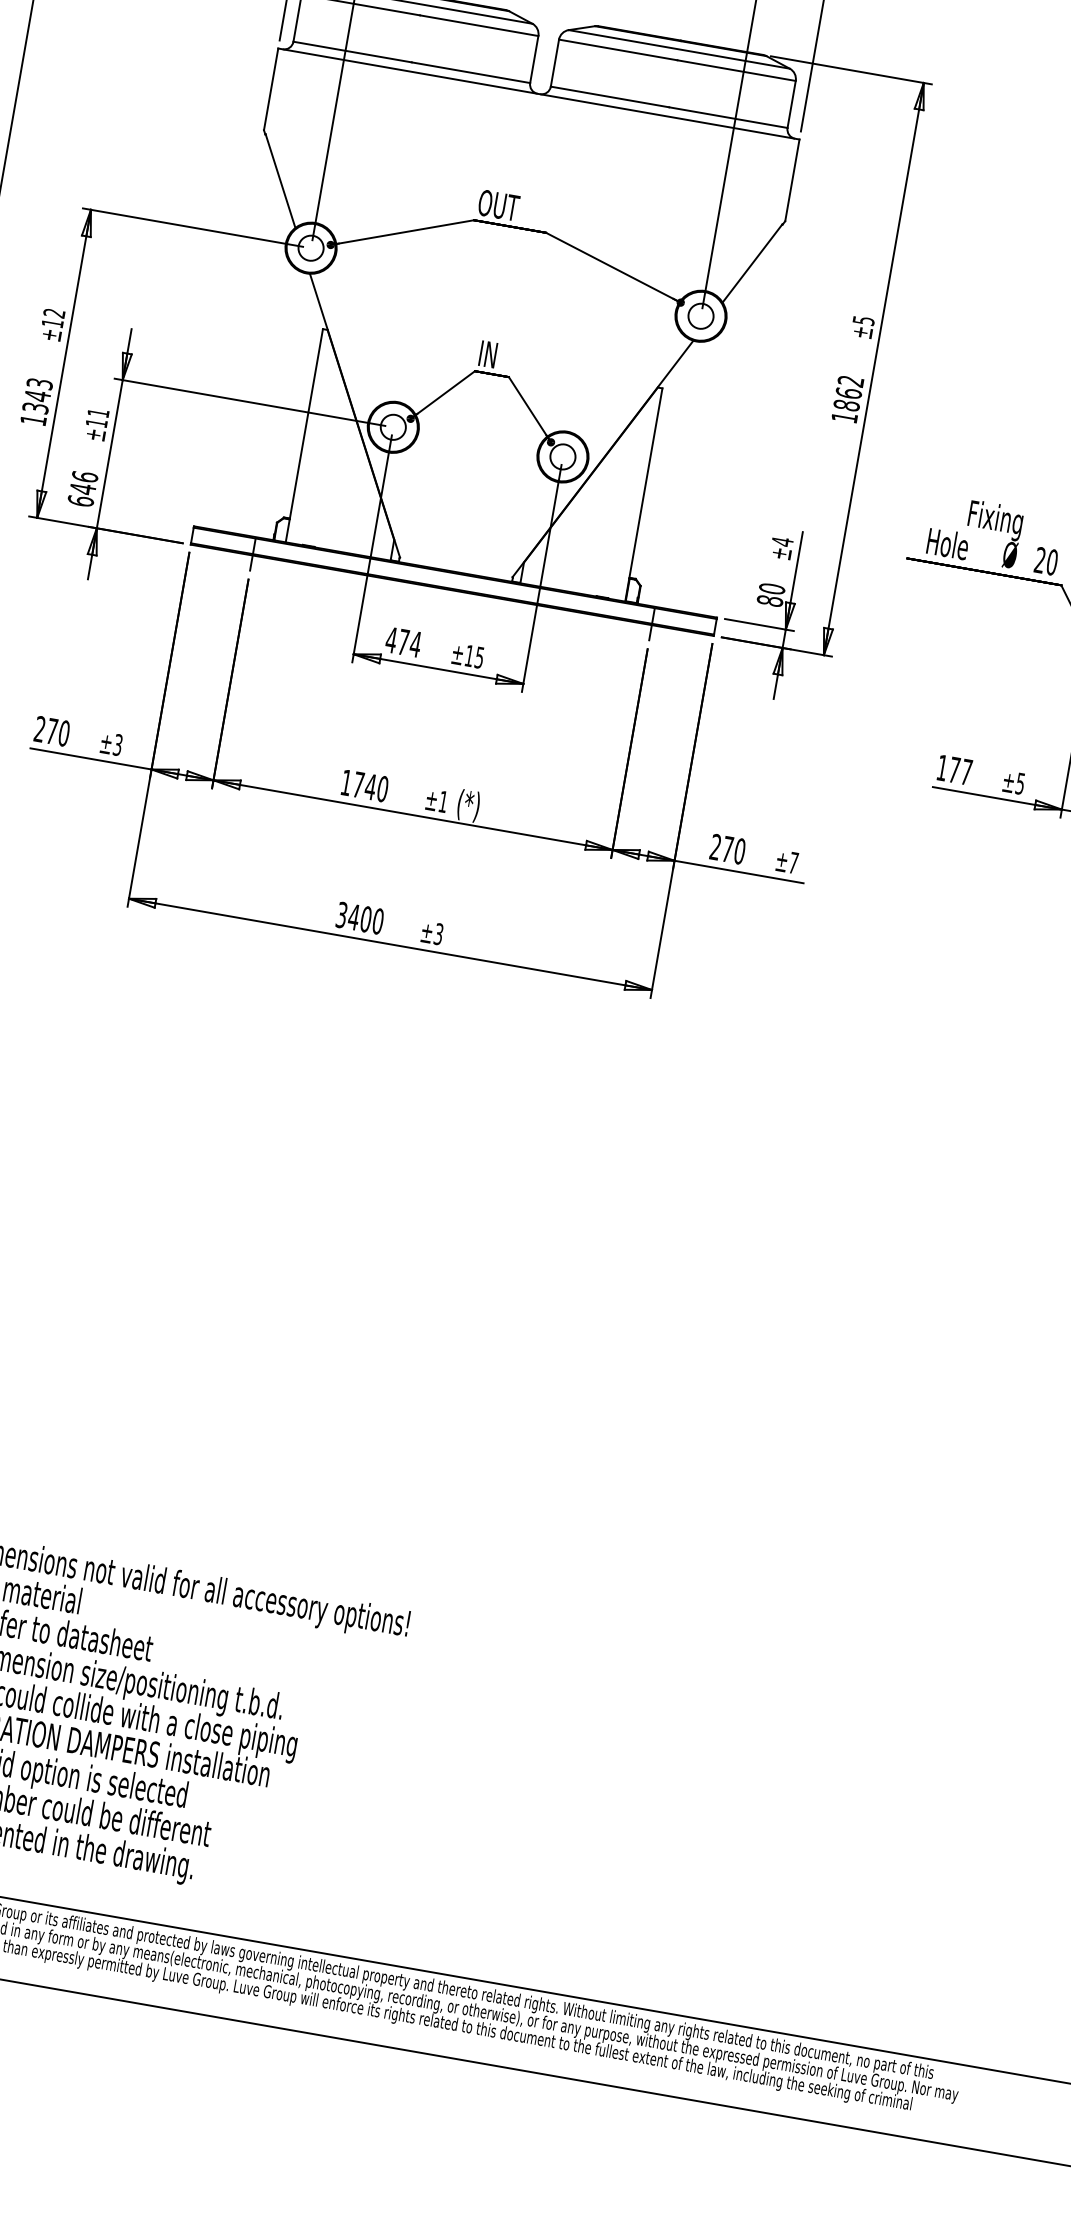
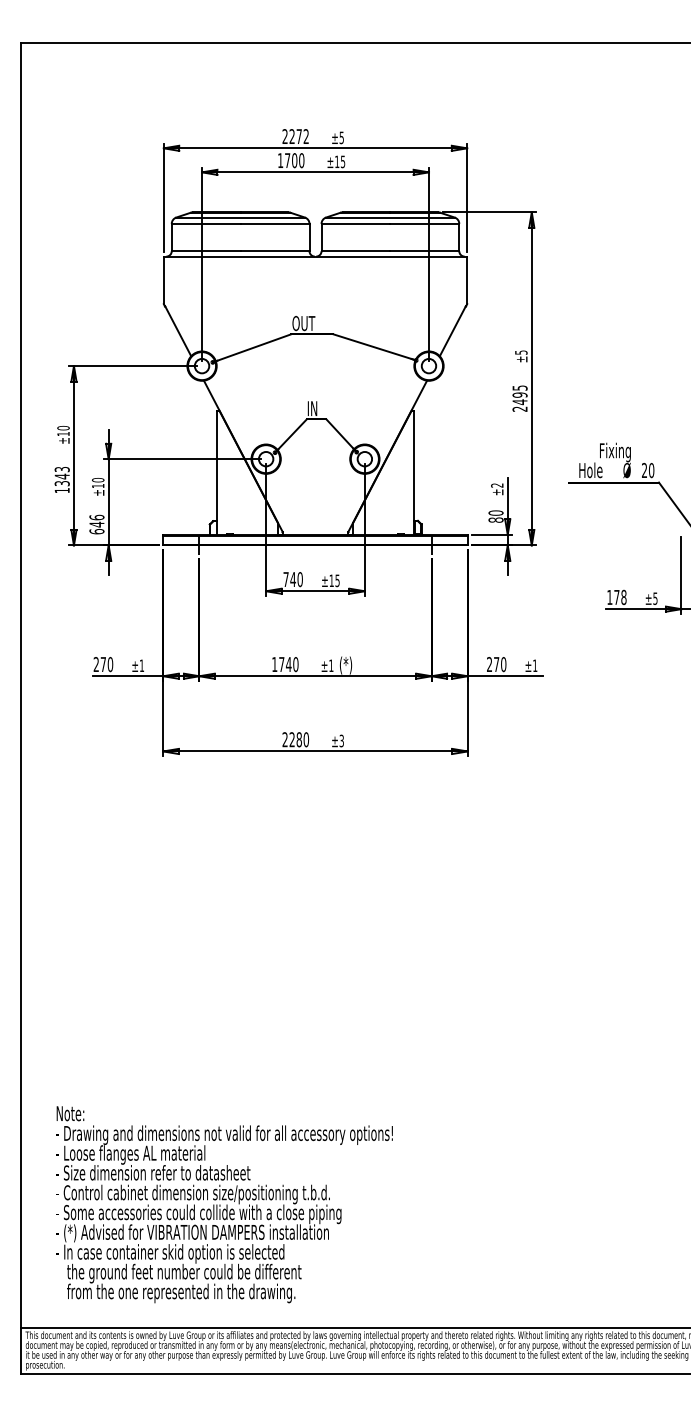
text: (54, 312) -> (63, 427), ±12 -> ±10
text: (846, 399) -> (519, 398), 1862 -> 2495
text: (97, 413) -> (97, 480), ±11 -> ±10
text: (782, 541) -> (497, 485), ±4 -> ±2
text: (404, 642) -> (293, 579), 474 -> 740
text: (117, 744) -> (141, 665), ±3 -> ±1
text: (966, 770) -> (623, 596), 177 -> 178
text: (794, 862) -> (535, 665), ±7 -> ±1
text: (352, 916) -> (291, 739), 3400 -> 2280

